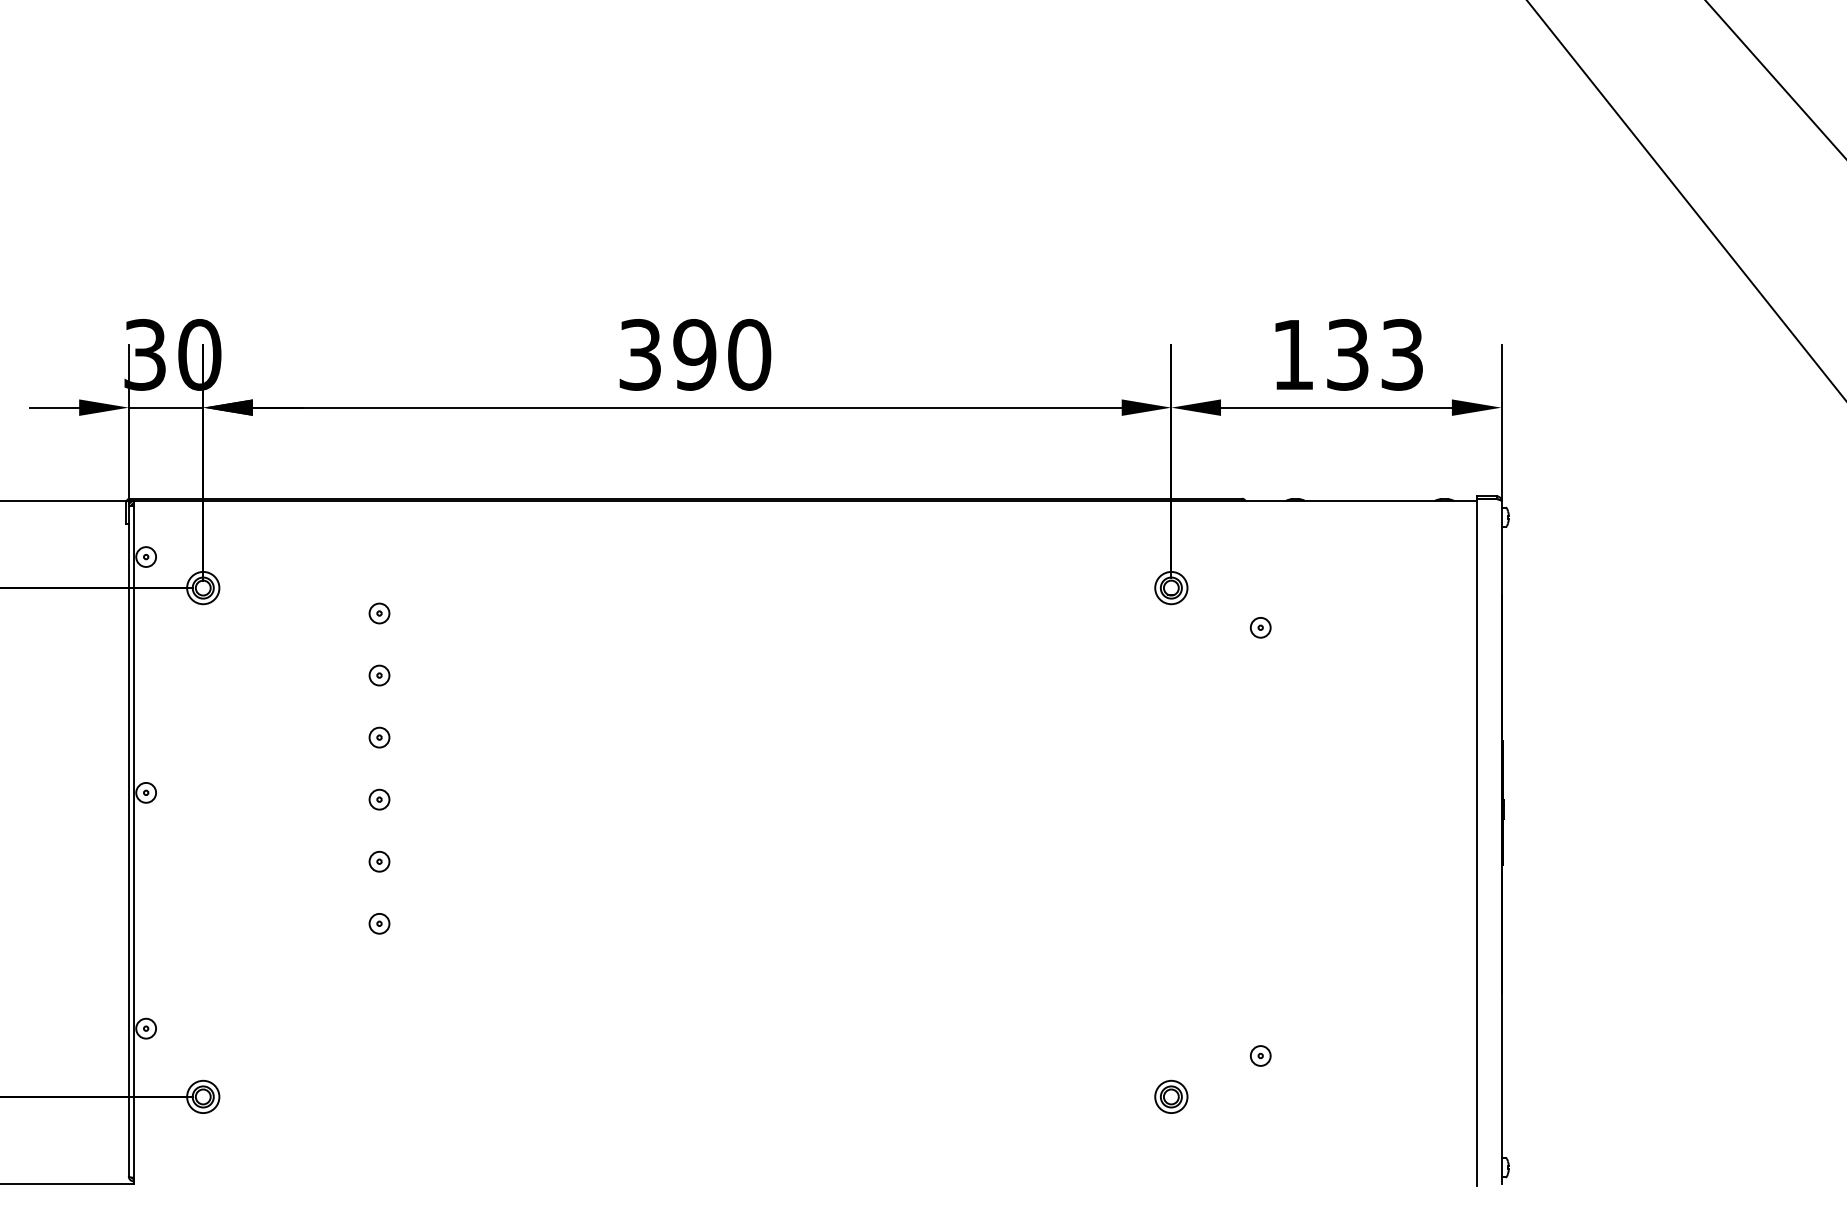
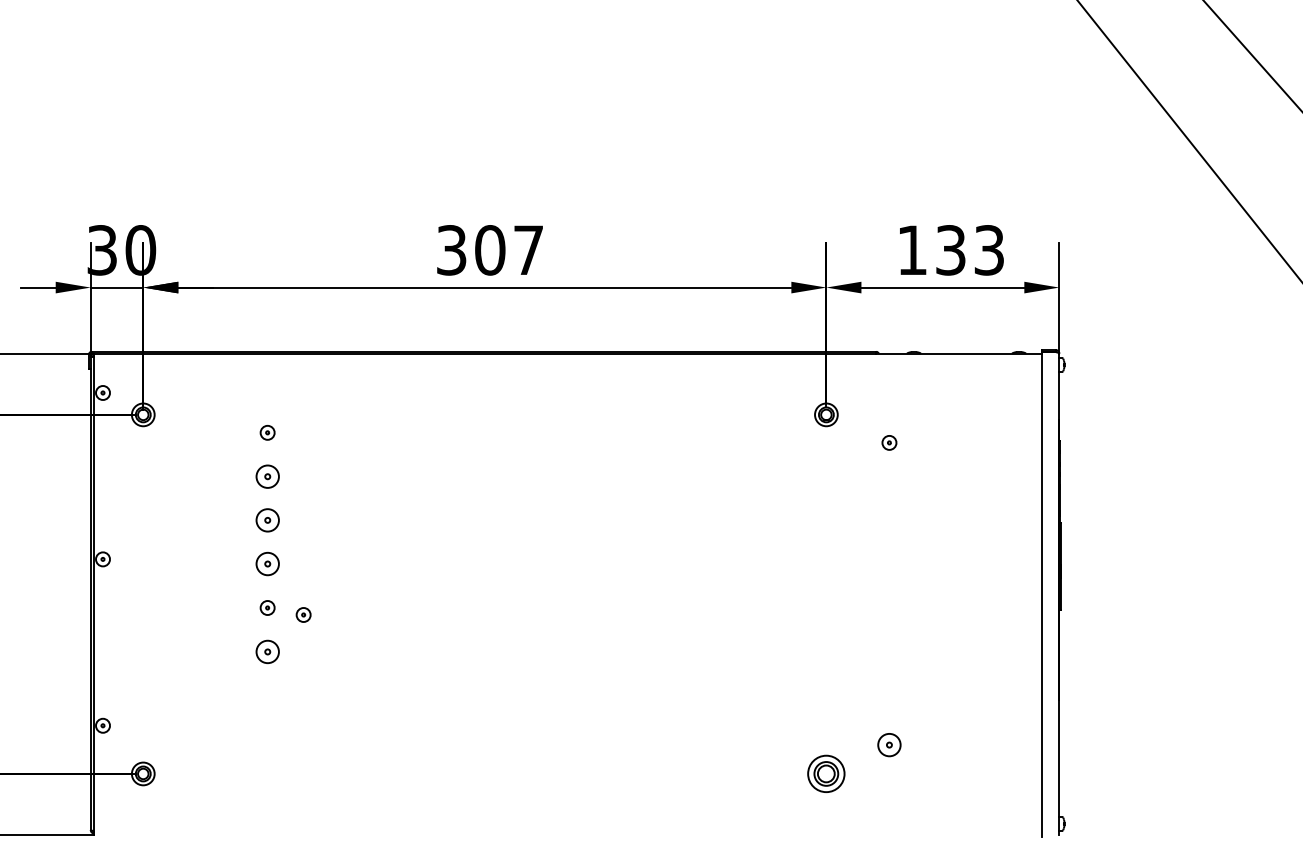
text: (722, 355) -> (509, 250), 390 -> 307
part: (379, 675) -> (267, 476), size x1.6
part: (379, 737) -> (267, 520), size x1.6
part: (379, 800) -> (267, 564), size x1.6
part: (430, 870) -> (303, 614), added
part: (379, 923) -> (267, 651), size x1.6
part: (1260, 1055) -> (889, 744), size x1.6
part: (1171, 1096) -> (826, 773), size x1.6

